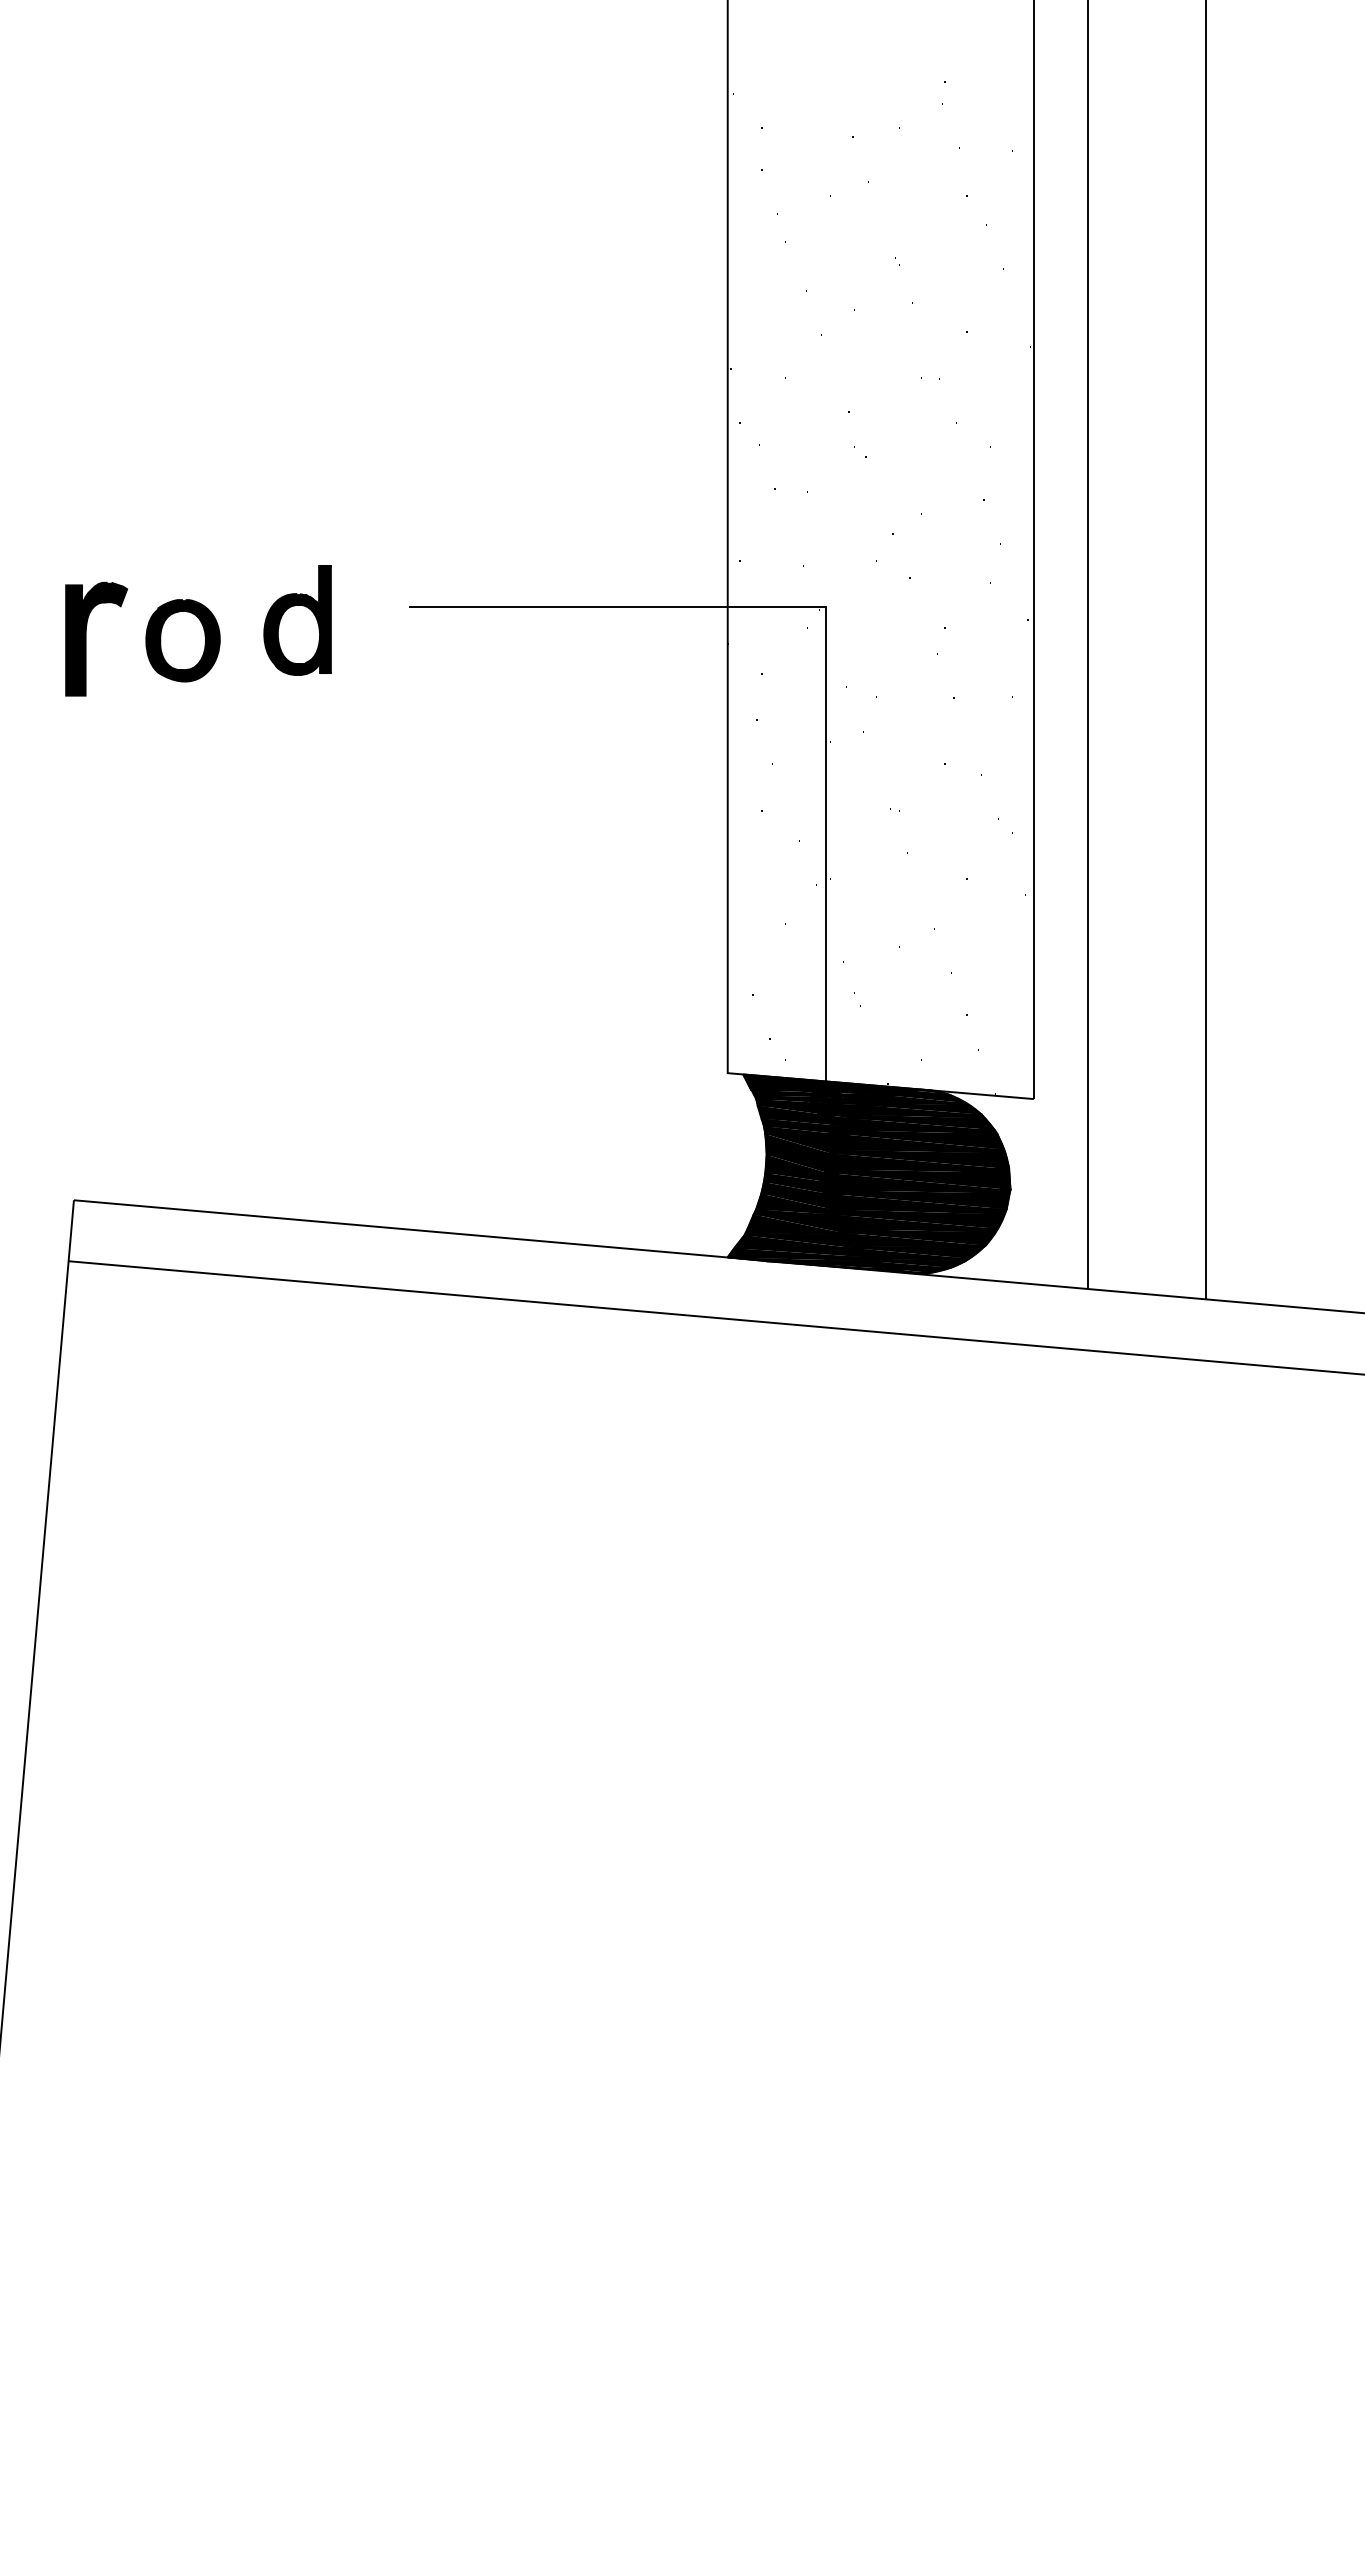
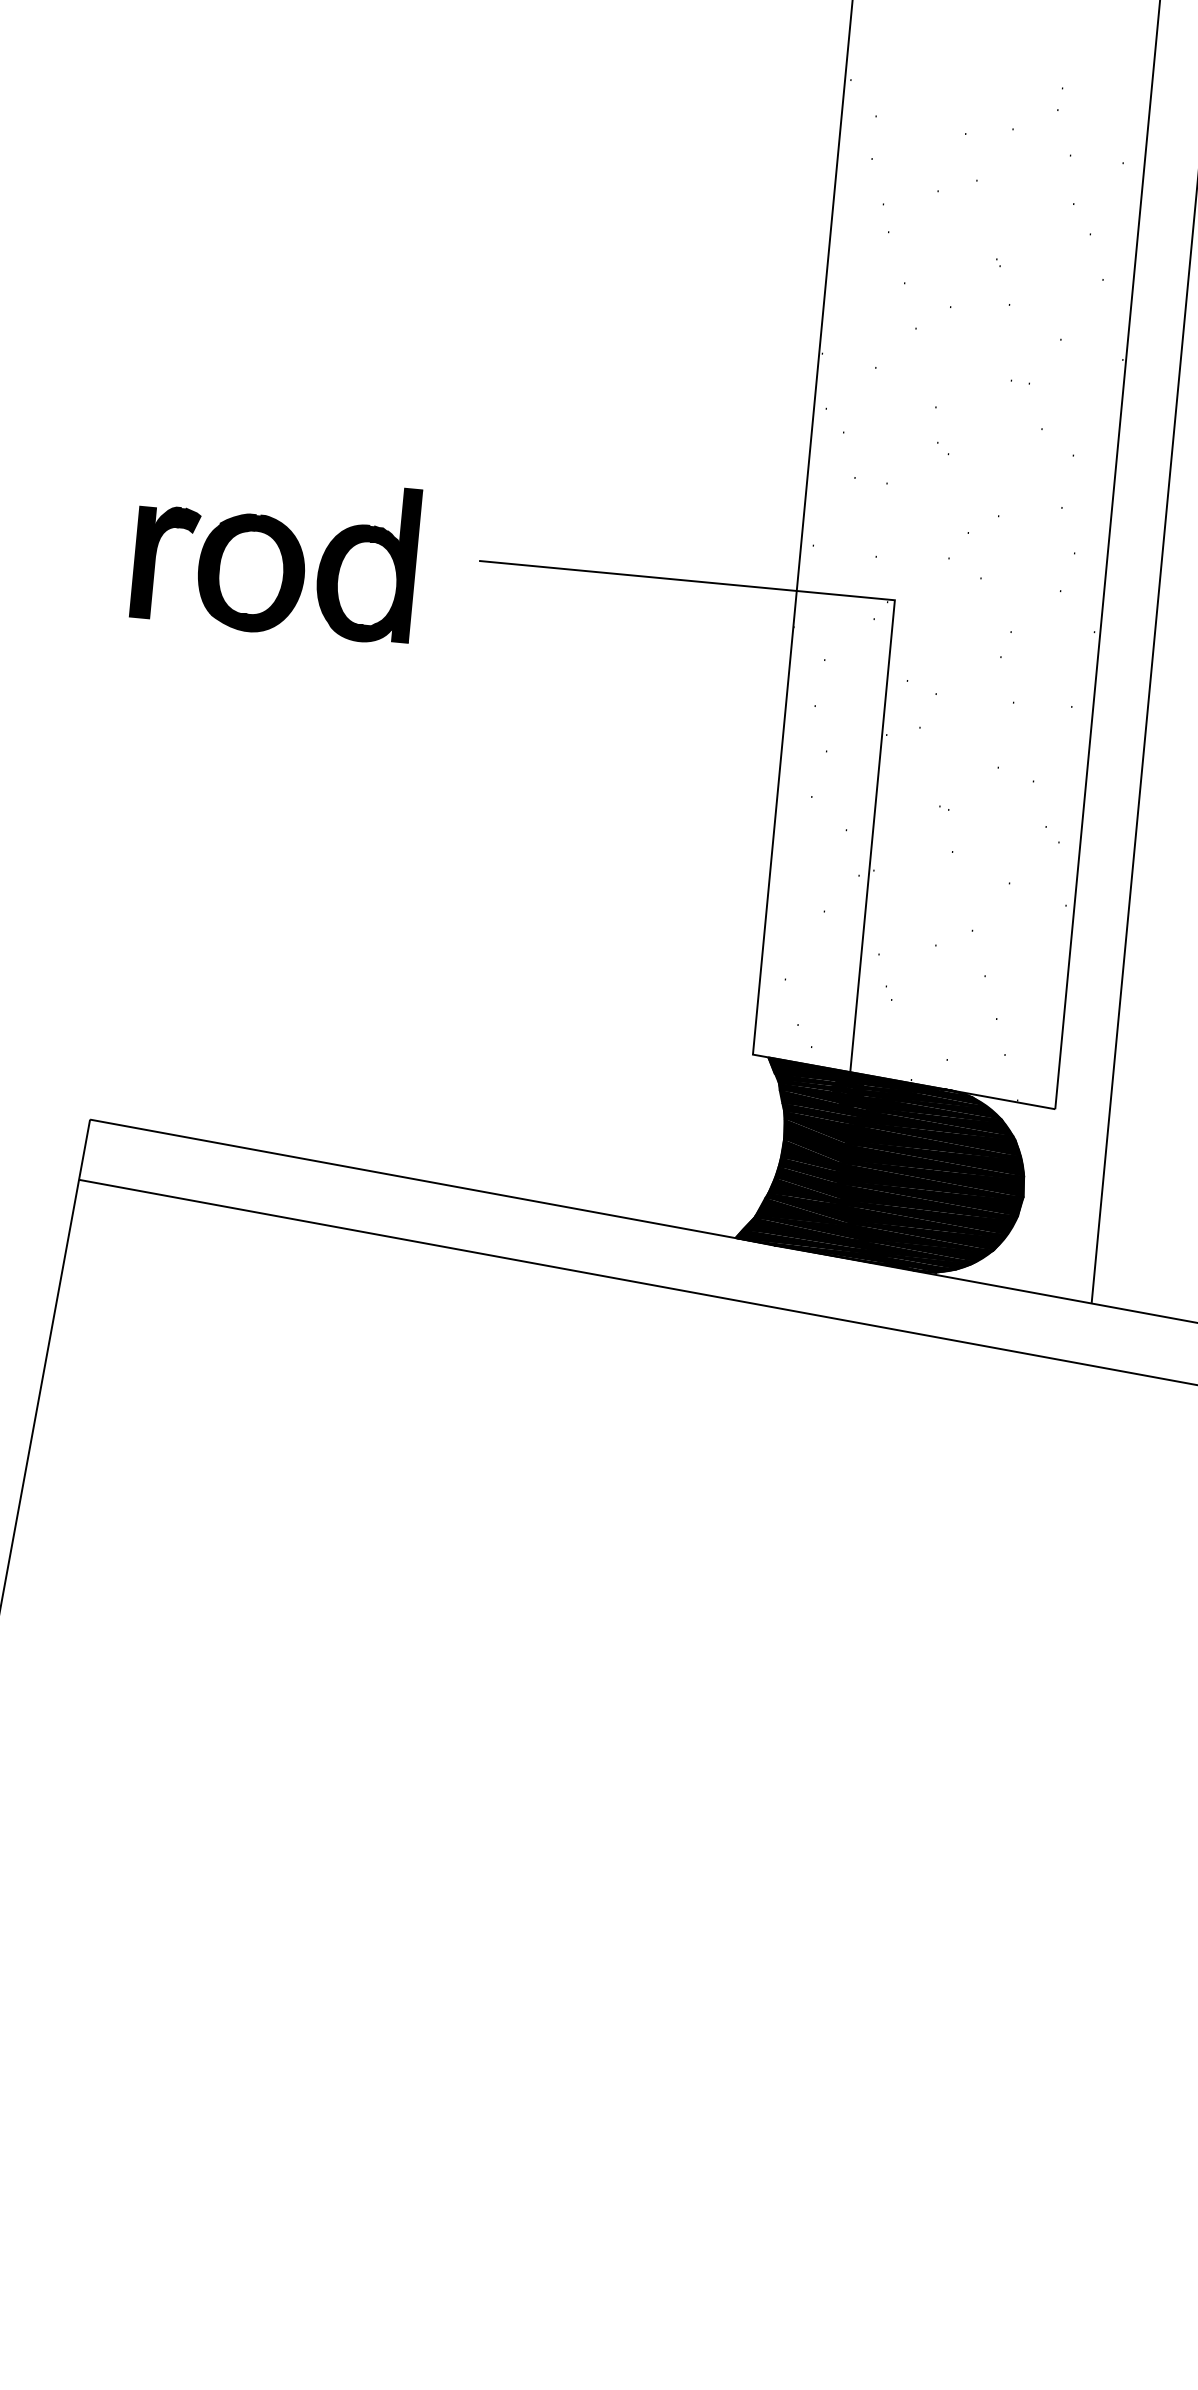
part: (297, 620) -> (367, 563), size x1.43
part: (182, 640) -> (250, 572), size x1.43

